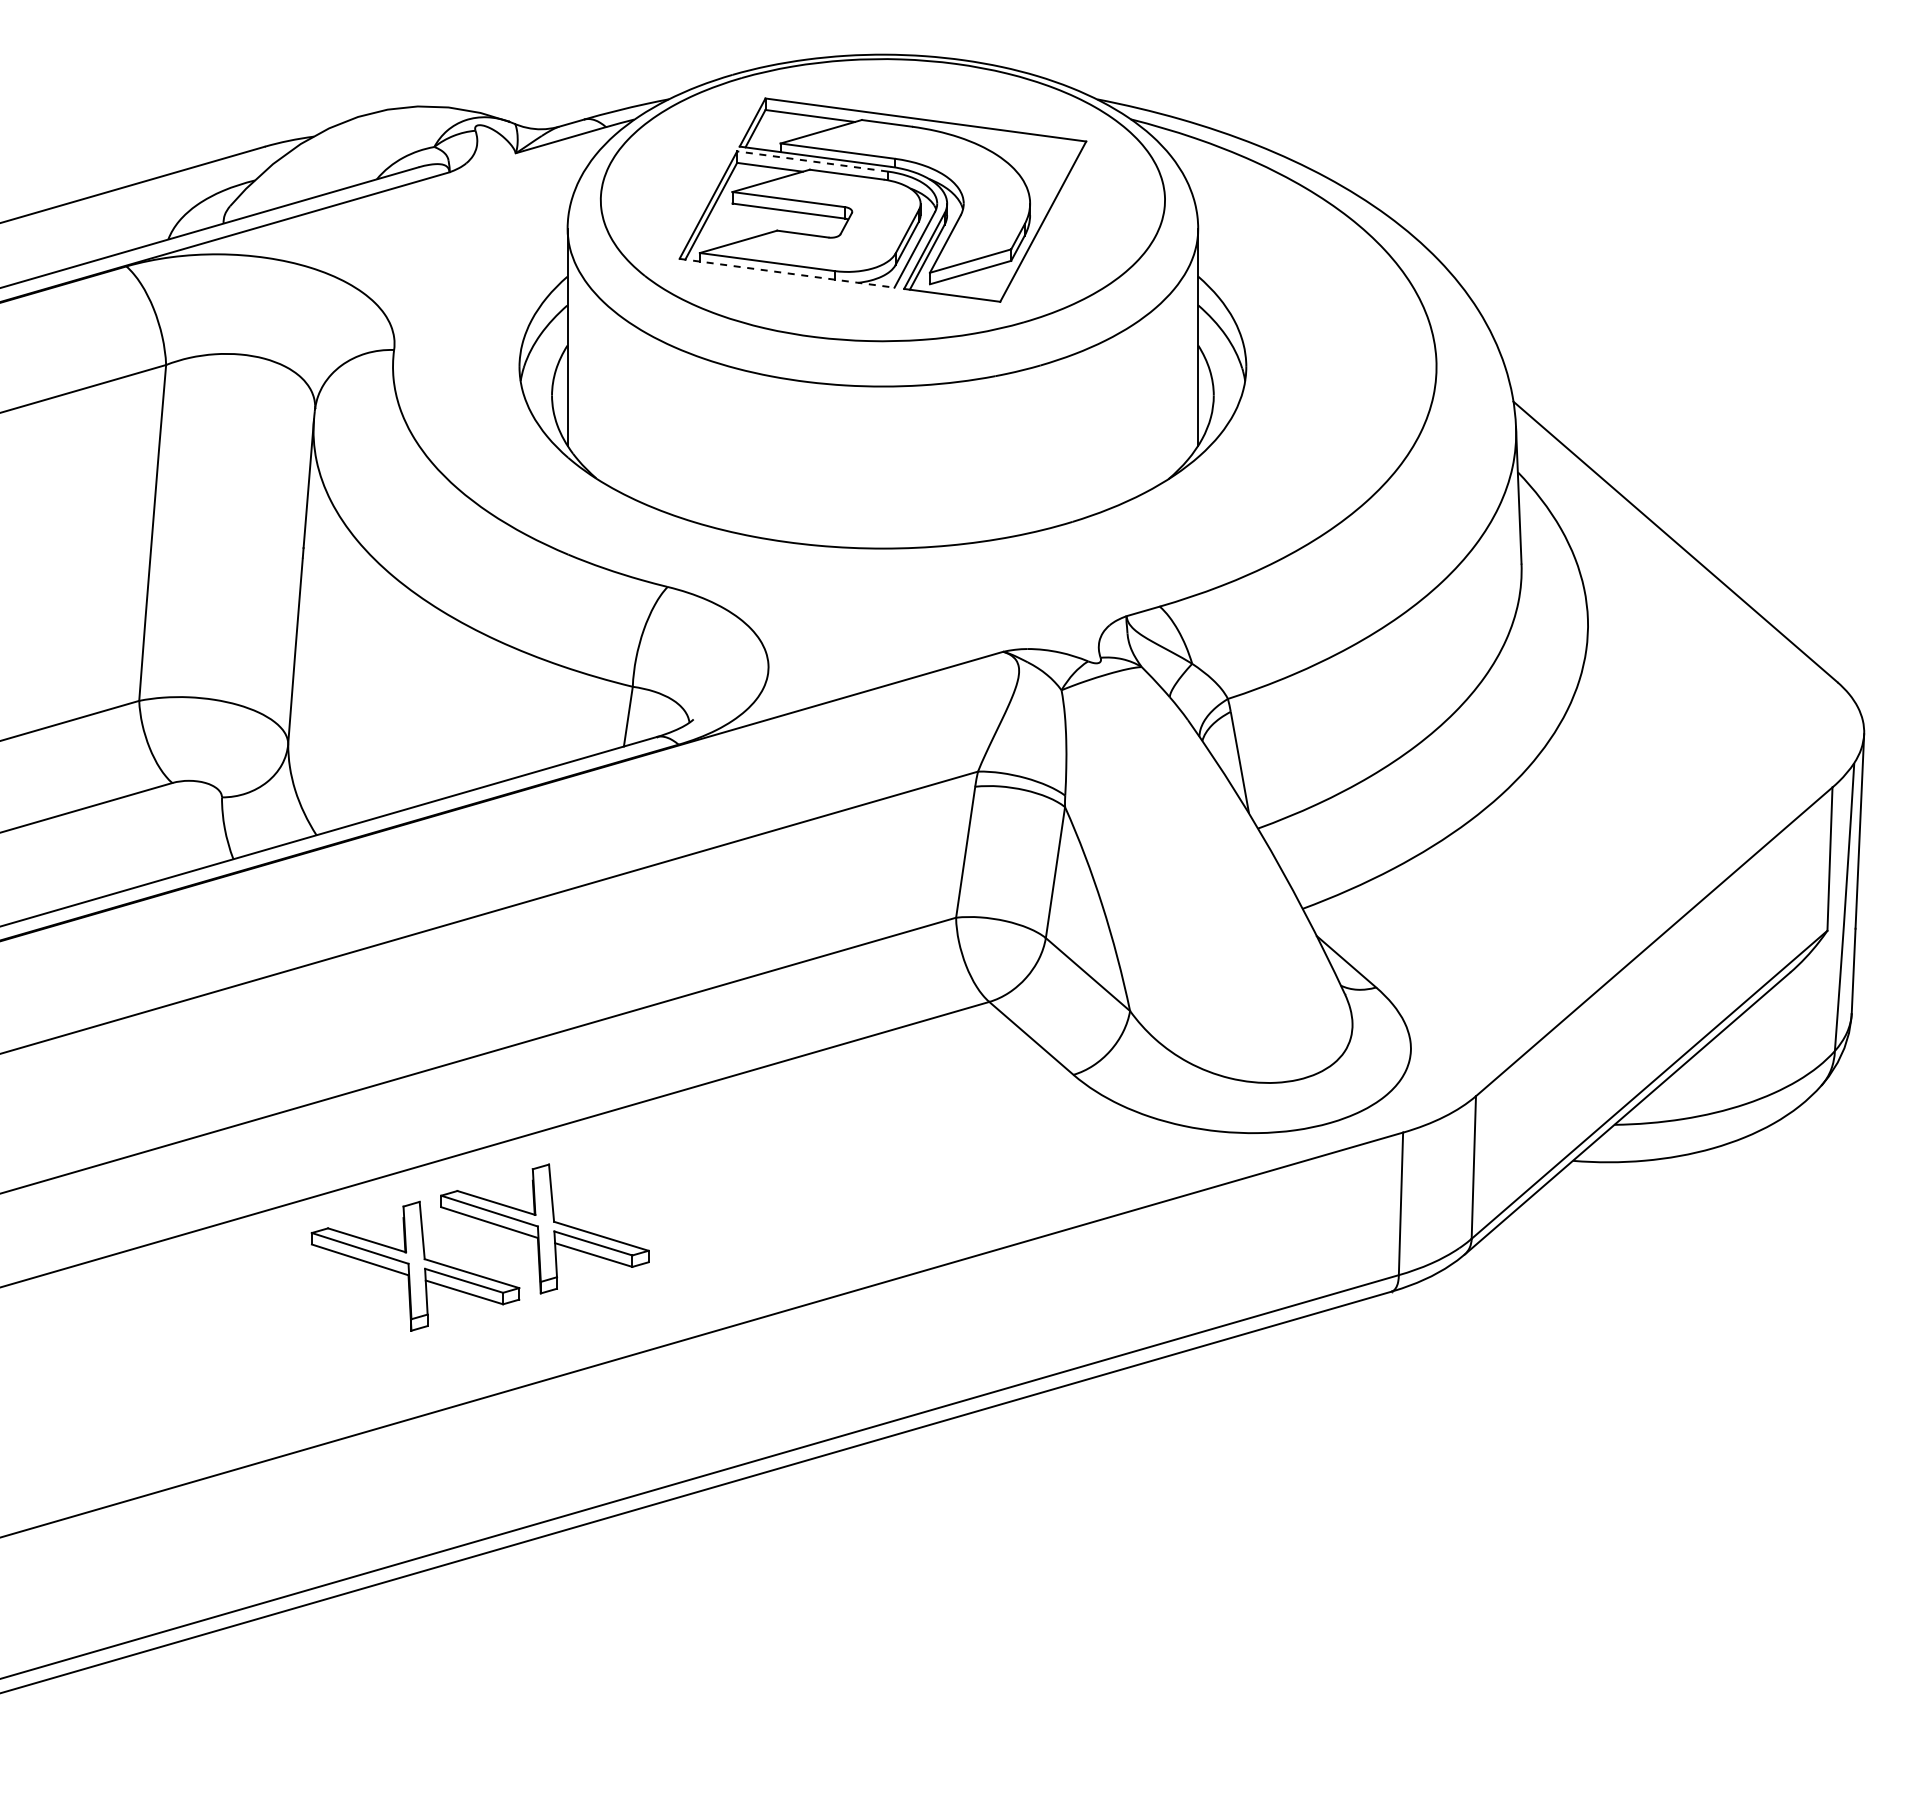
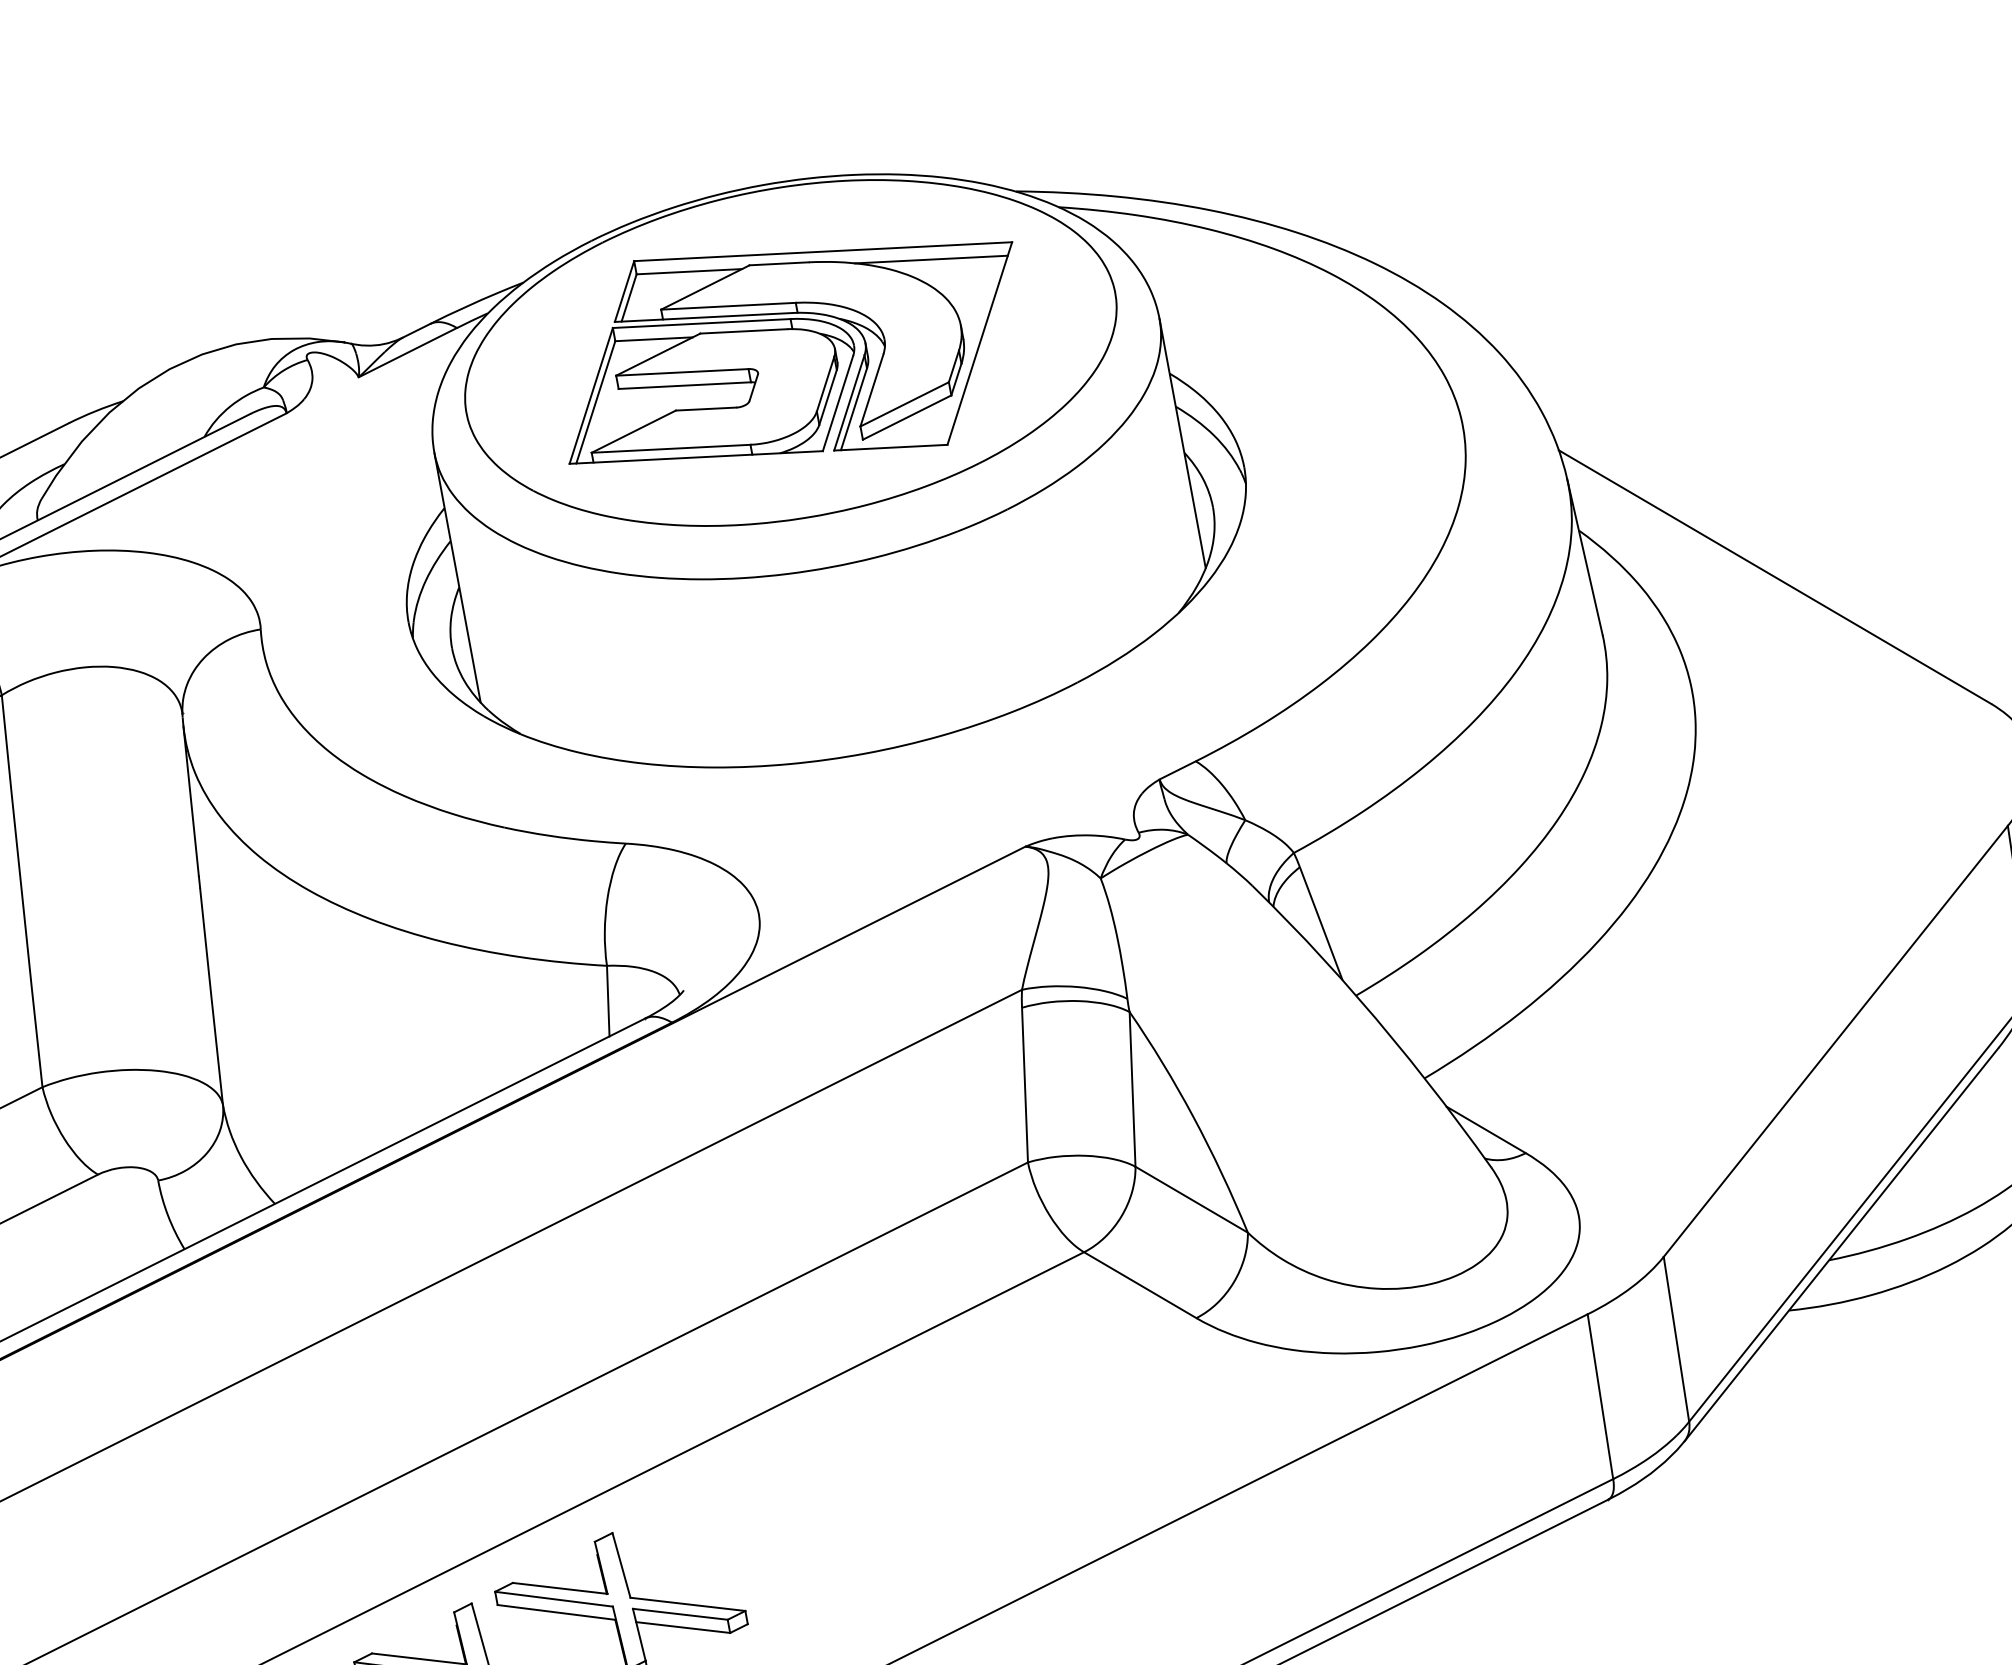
line: (1015, 143) -> (931, 259), added
line: (812, 161) -> (701, 323), dashed -> solid
line: (787, 273) -> (696, 457), dashed -> solid

